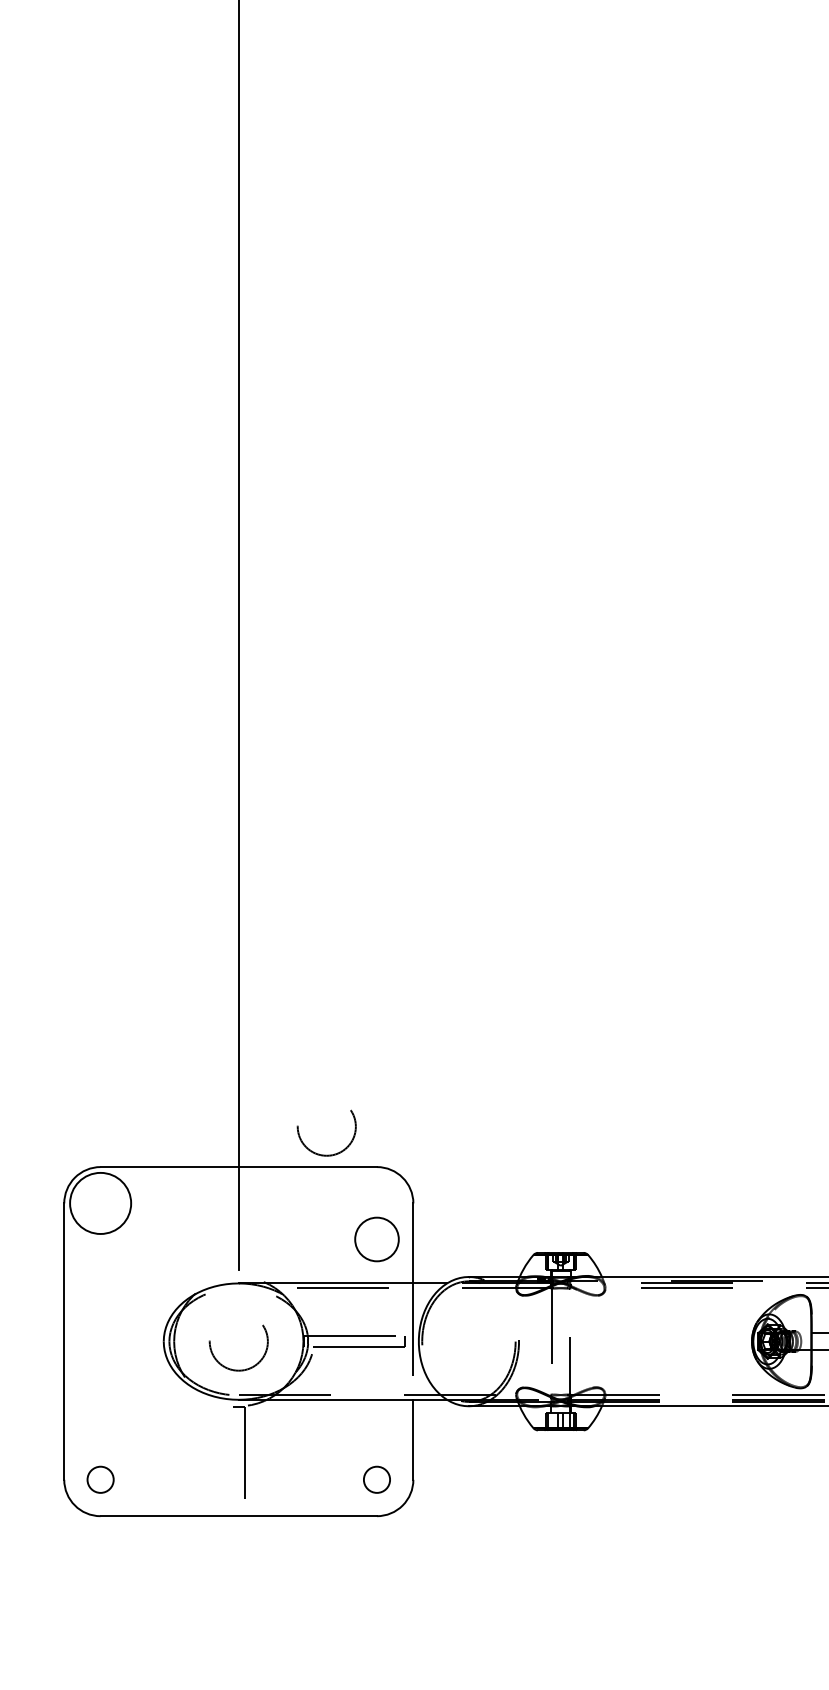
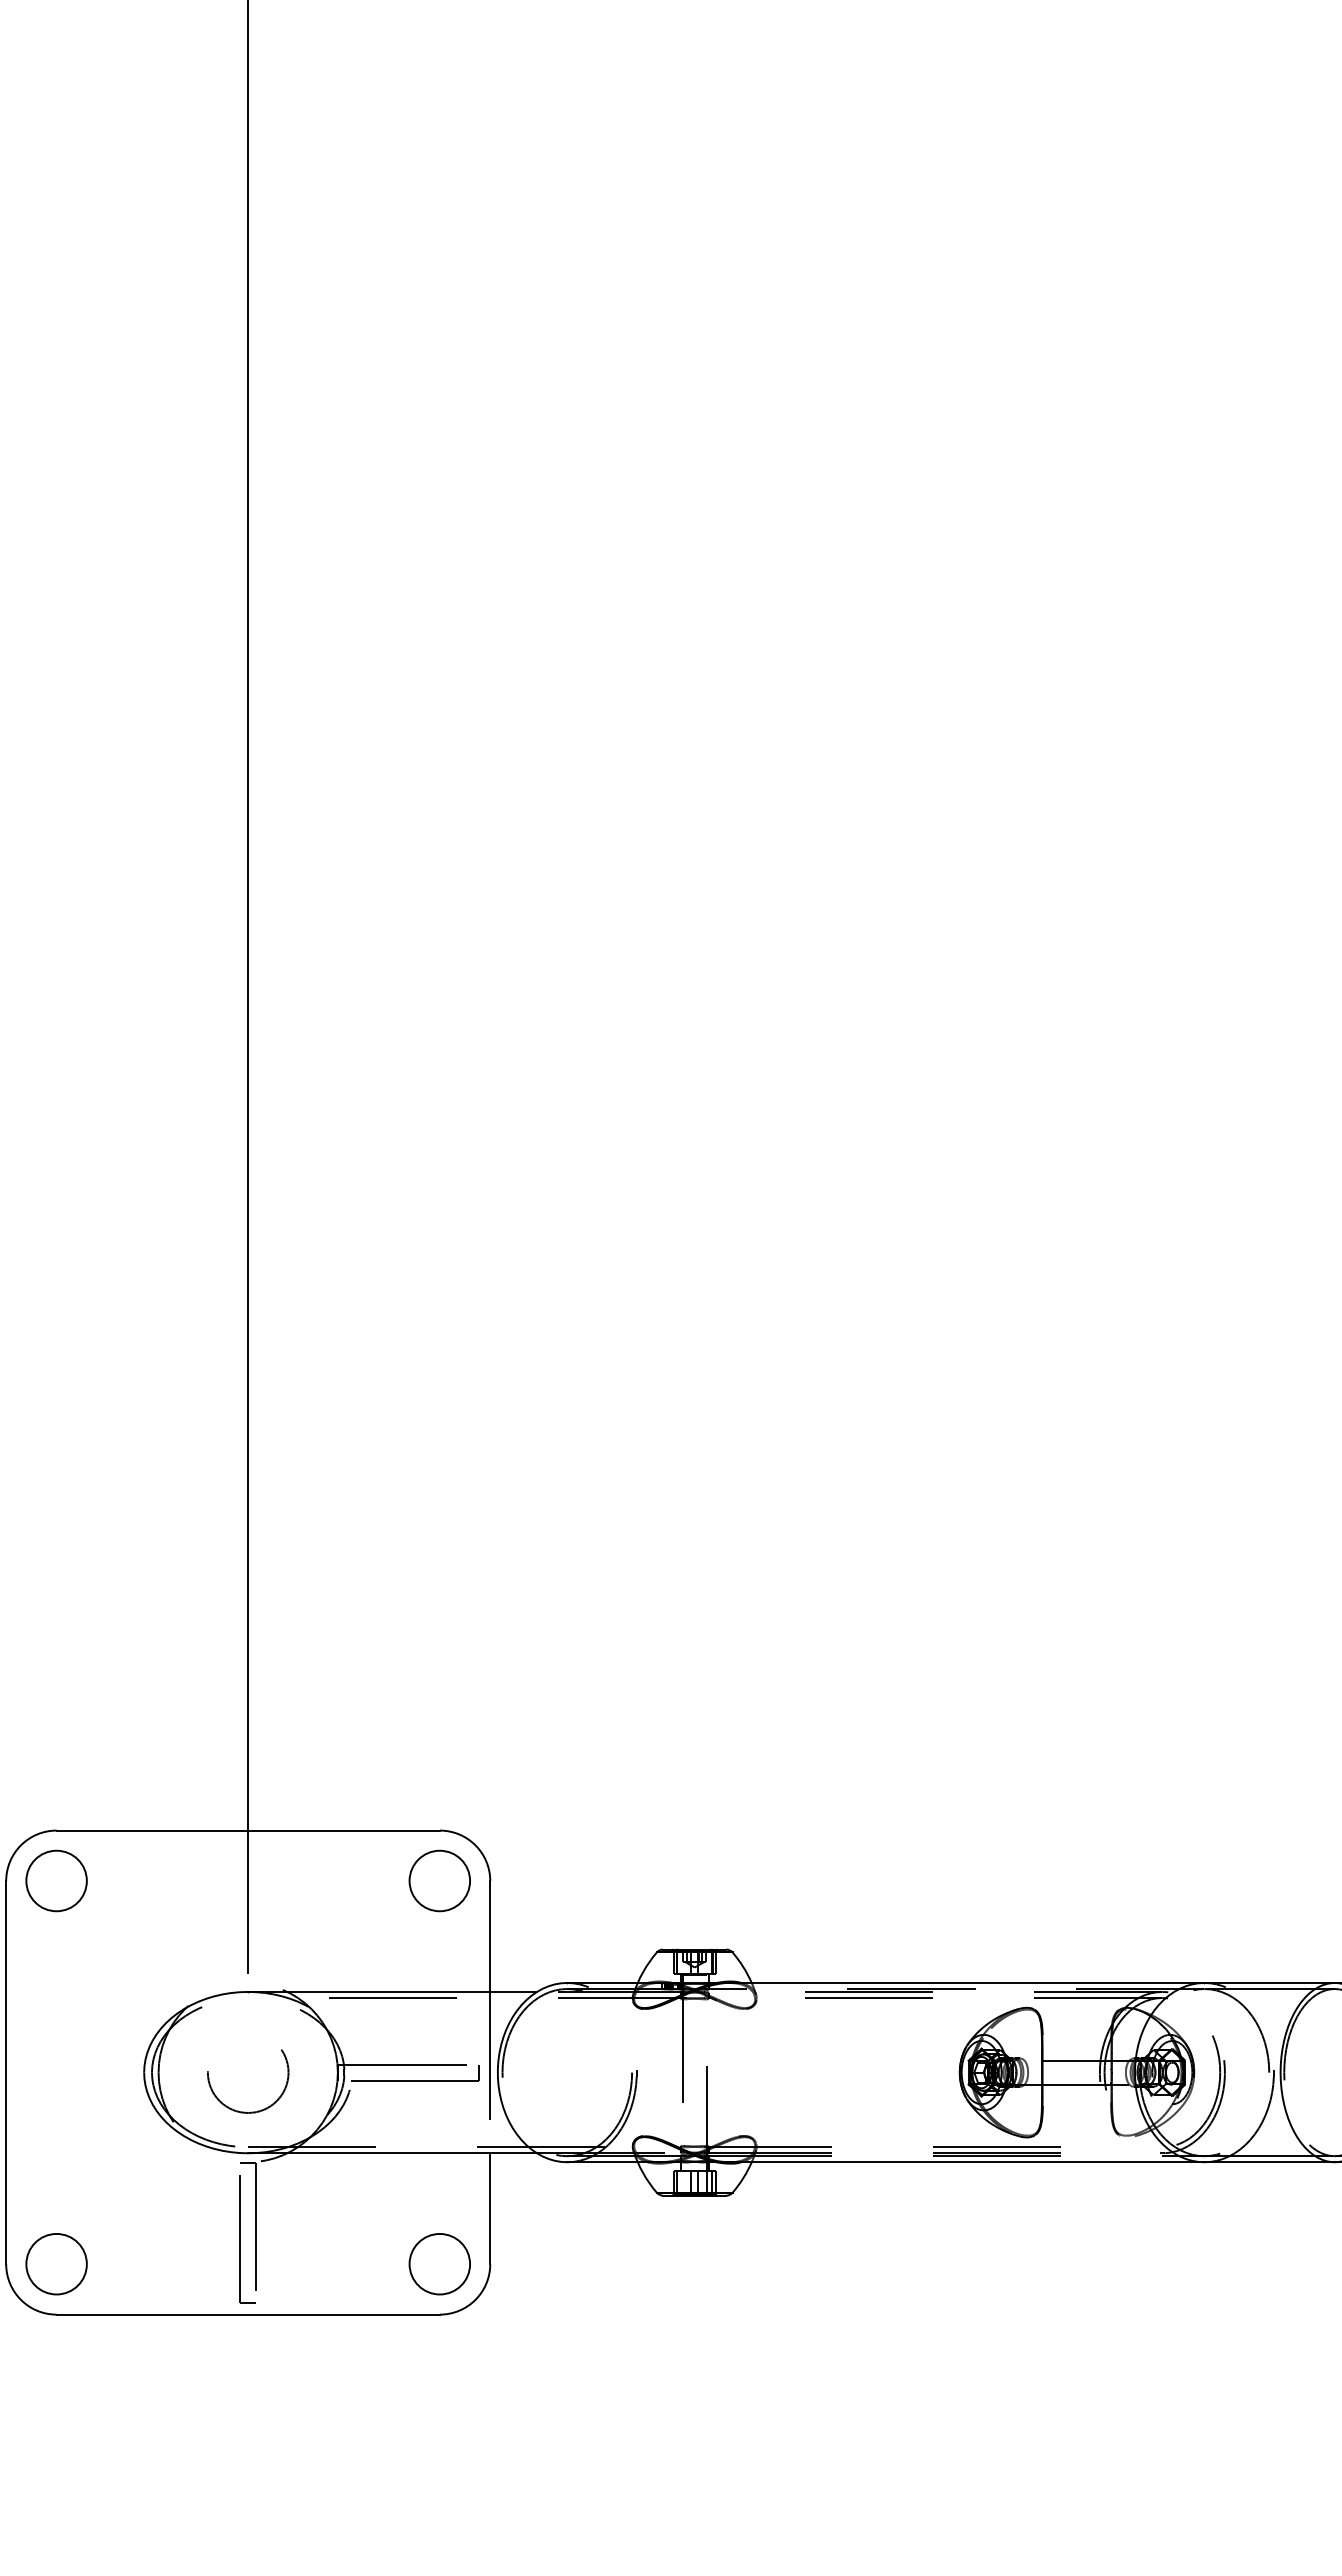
circle: (327, 1133) -> (370, 1783), removed
circle: (100, 1203) -> (56, 1880), size x0.71
circle: (376, 1239) -> (439, 1880), moved
part: (233, 1461) -> (240, 2239), added
circle: (100, 1479) -> (56, 2263), size x1.67
circle: (376, 1479) -> (439, 2263), size x1.67

